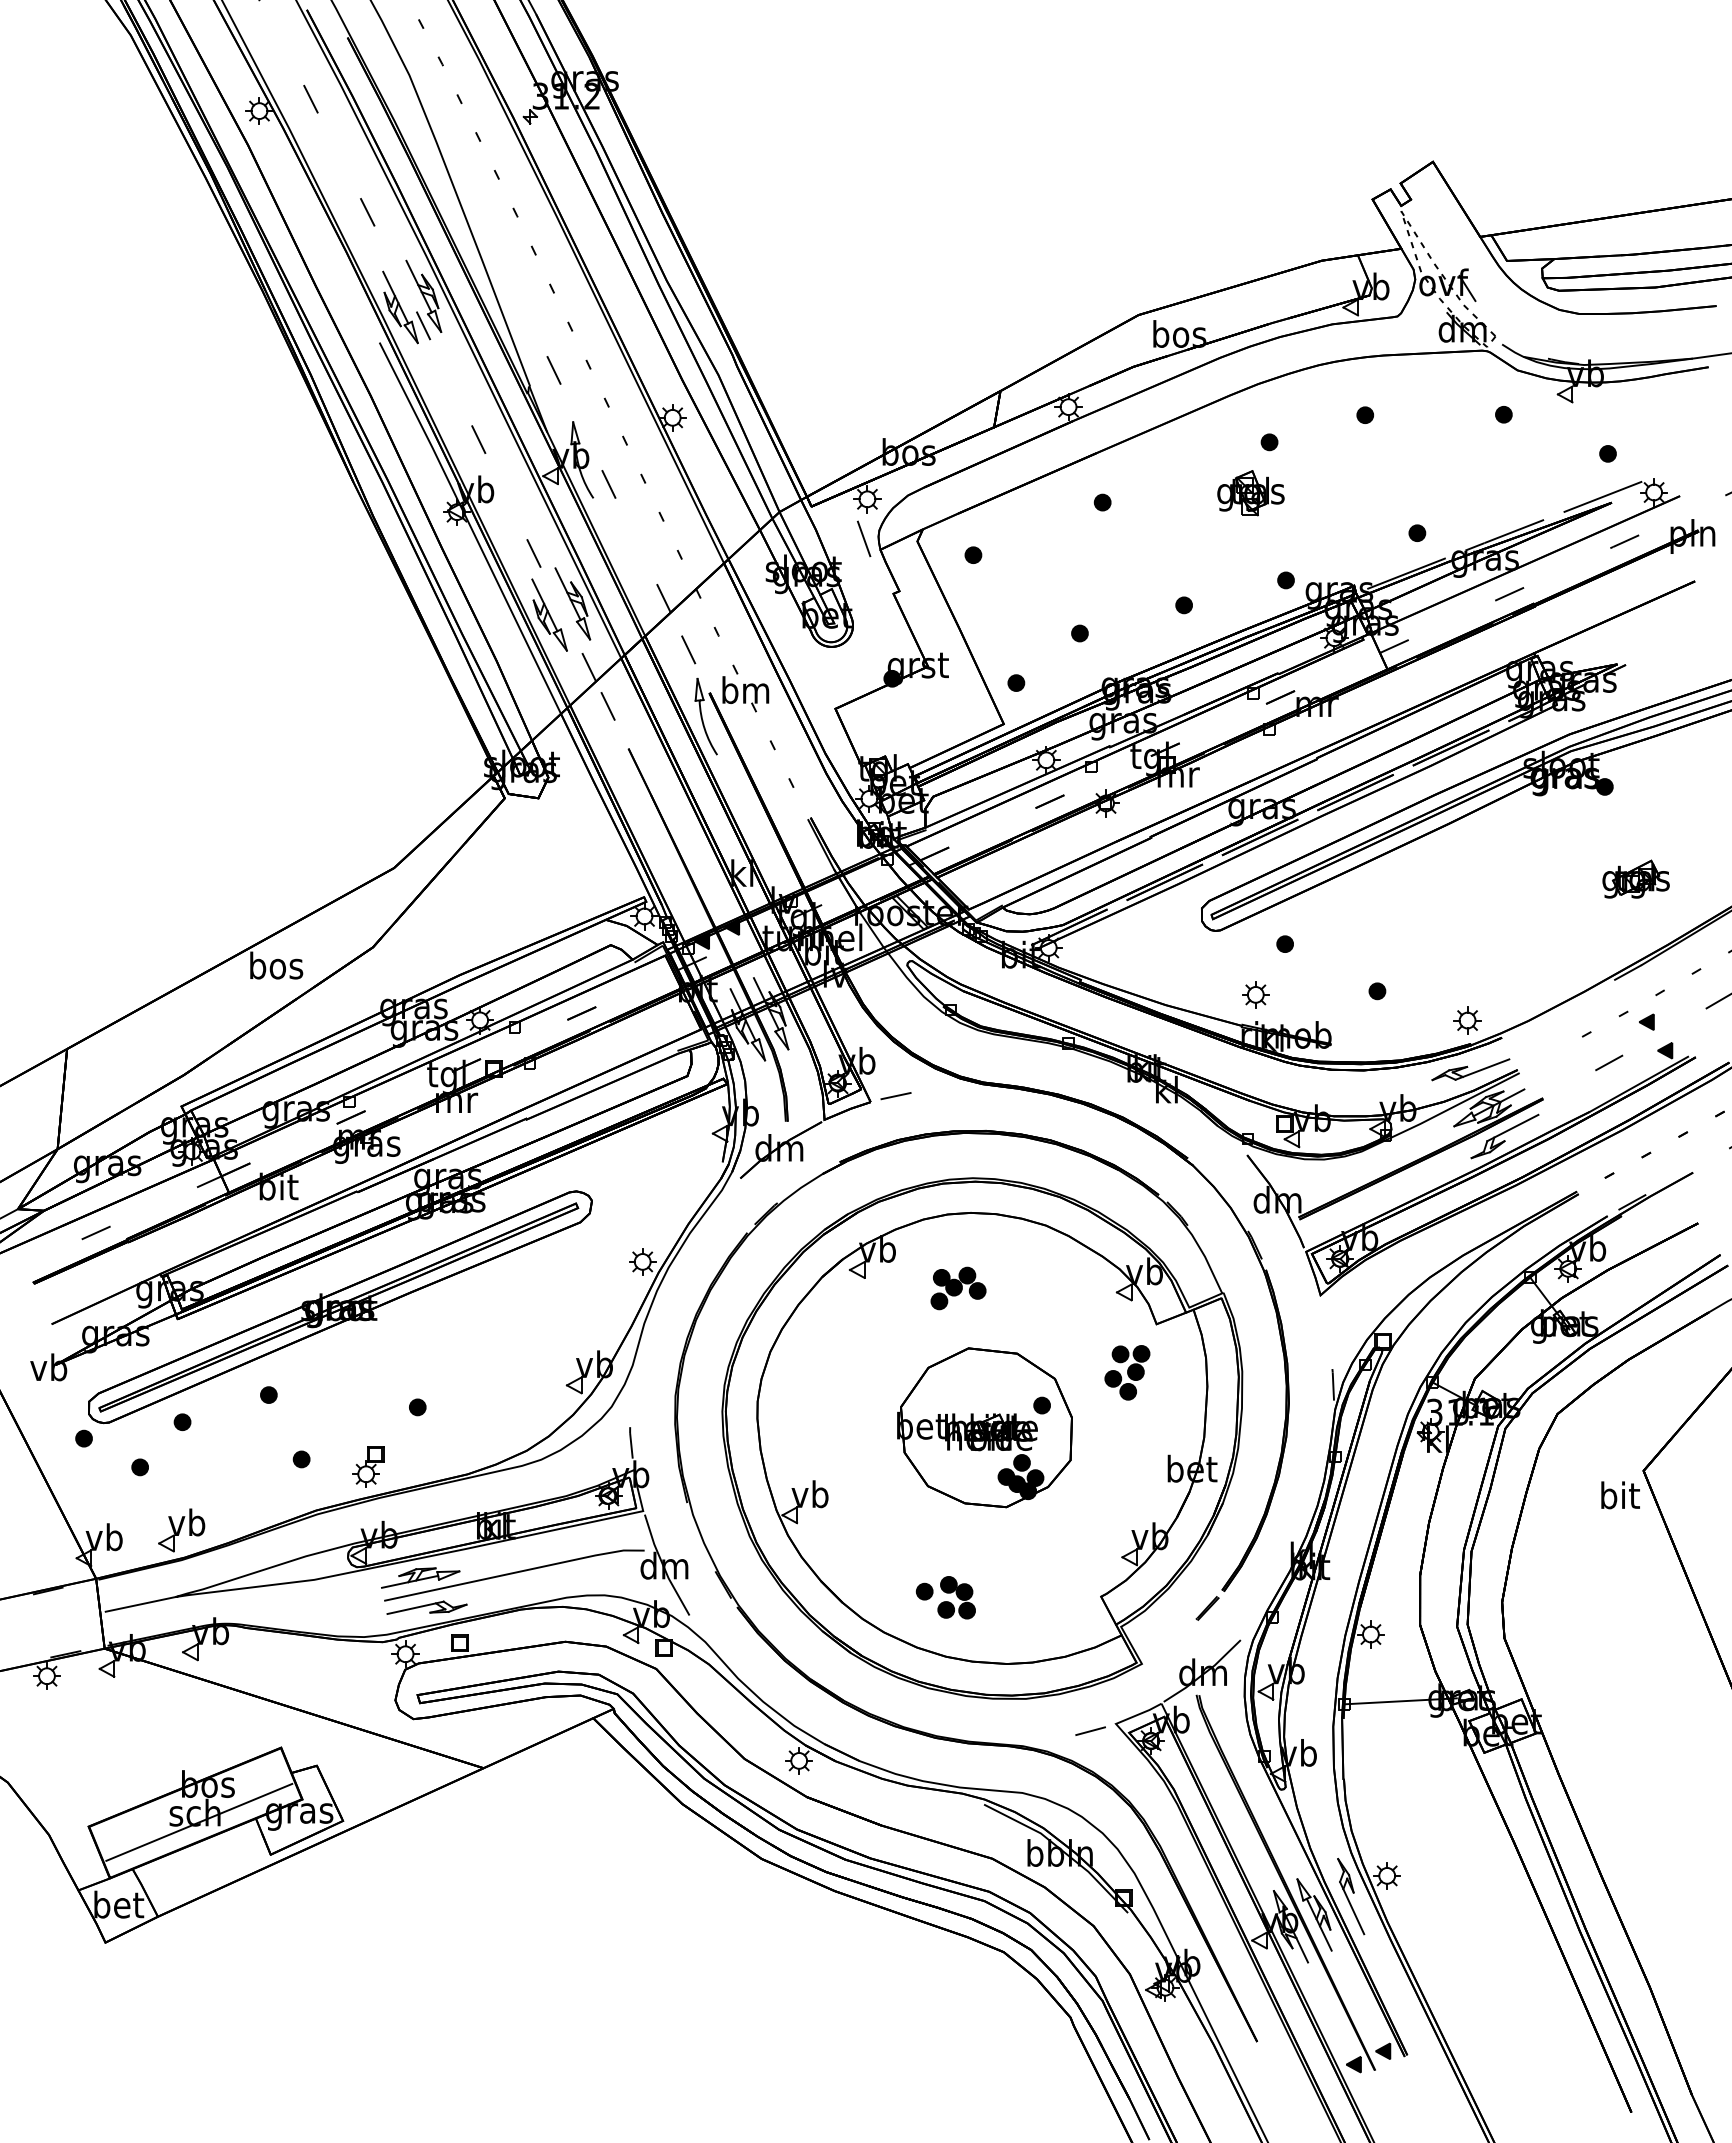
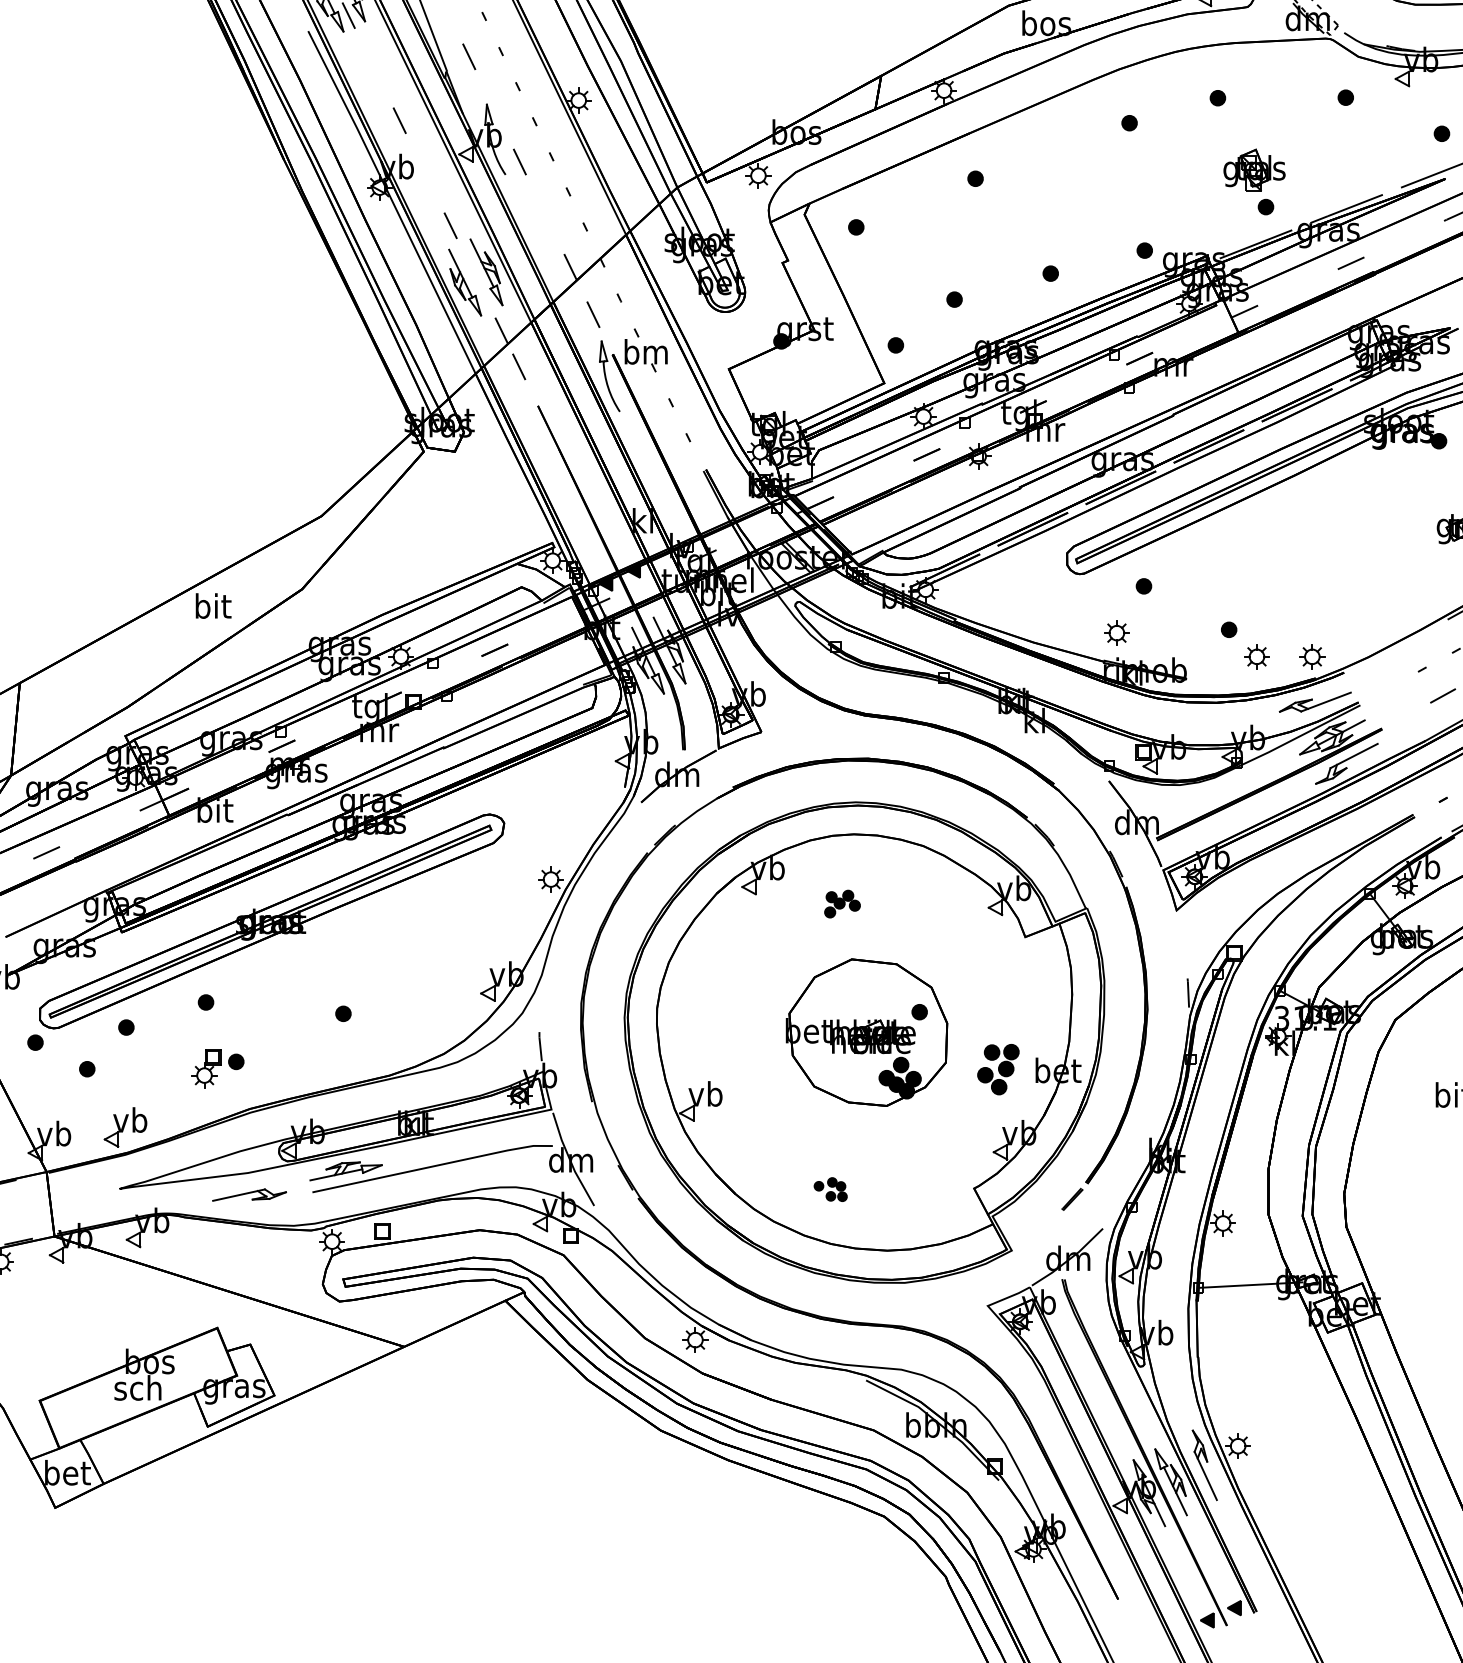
part: (1250, 493) -> (1254, 170), moved
line: (863, 538) -> (754, 211), removed
text: (276, 965) -> (213, 606), bos -> bit
part: (1407, 1020) -> (1256, 656), added
line: (895, 1096) -> (784, 726), removed
part: (958, 1288) -> (842, 904), size x0.7
part: (1127, 1372) -> (998, 1069), moved
part: (368, 1466) -> (206, 1068), moved
part: (945, 1597) -> (830, 1189), size x0.6
line: (140, 1604) -> (87, 1195), removed
part: (426, 1607) -> (249, 1194), moved
line: (1090, 1730) -> (964, 1312), removed
line: (199, 1821) -> (142, 1396), removed

